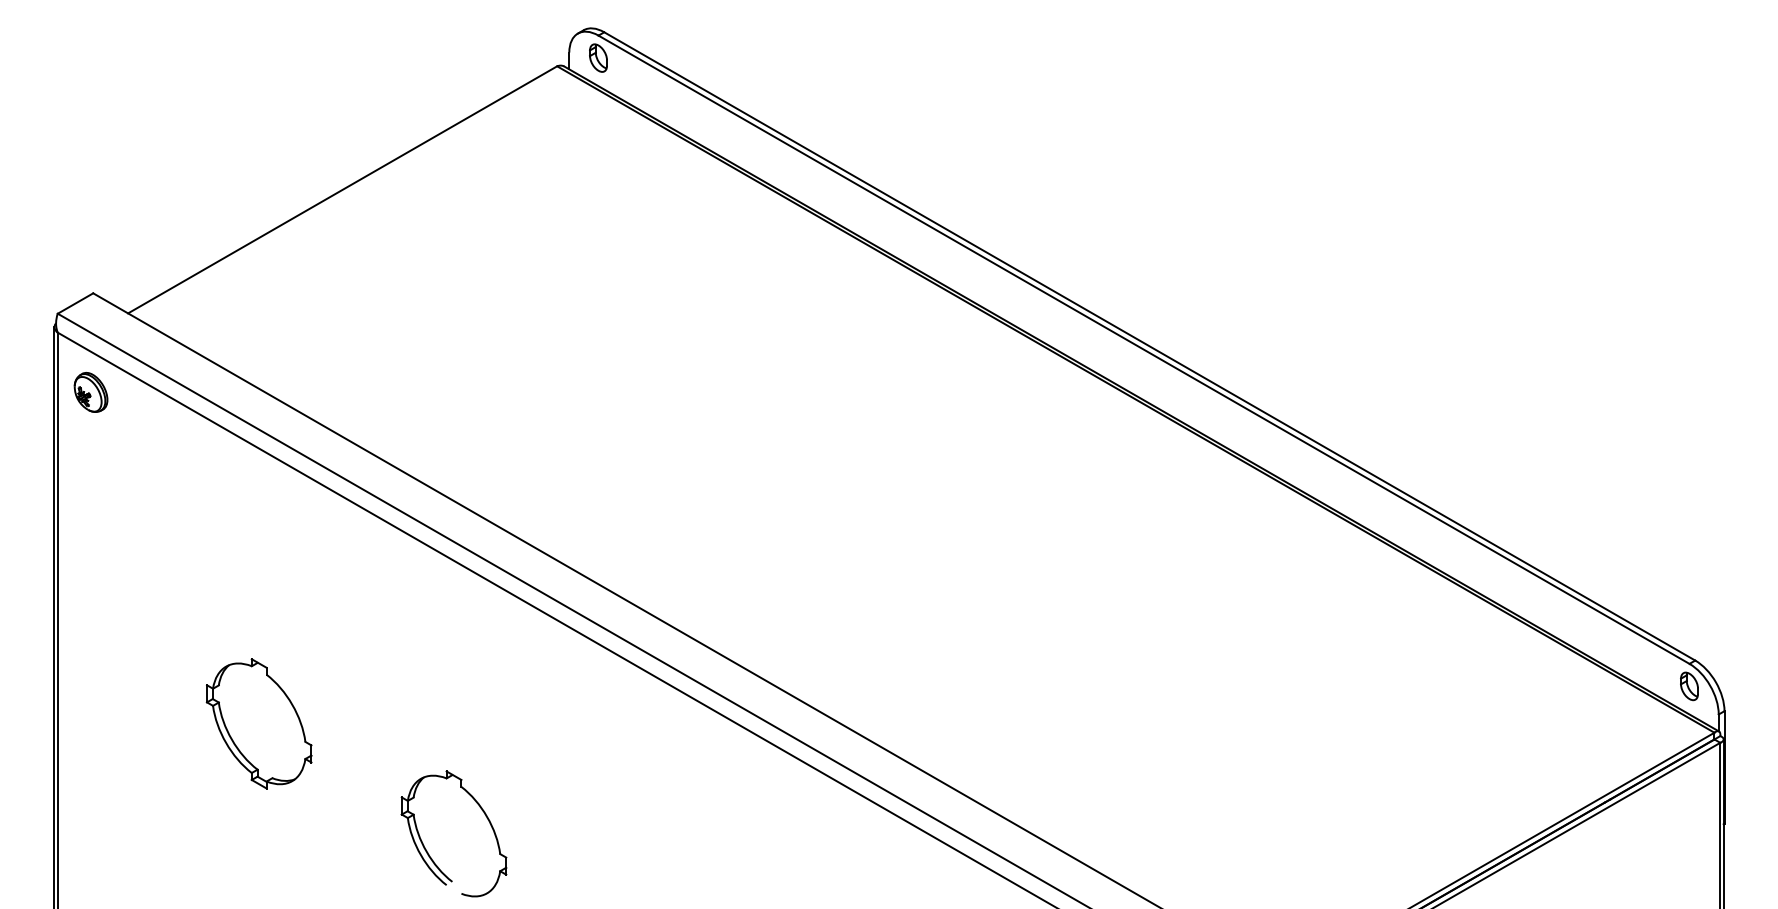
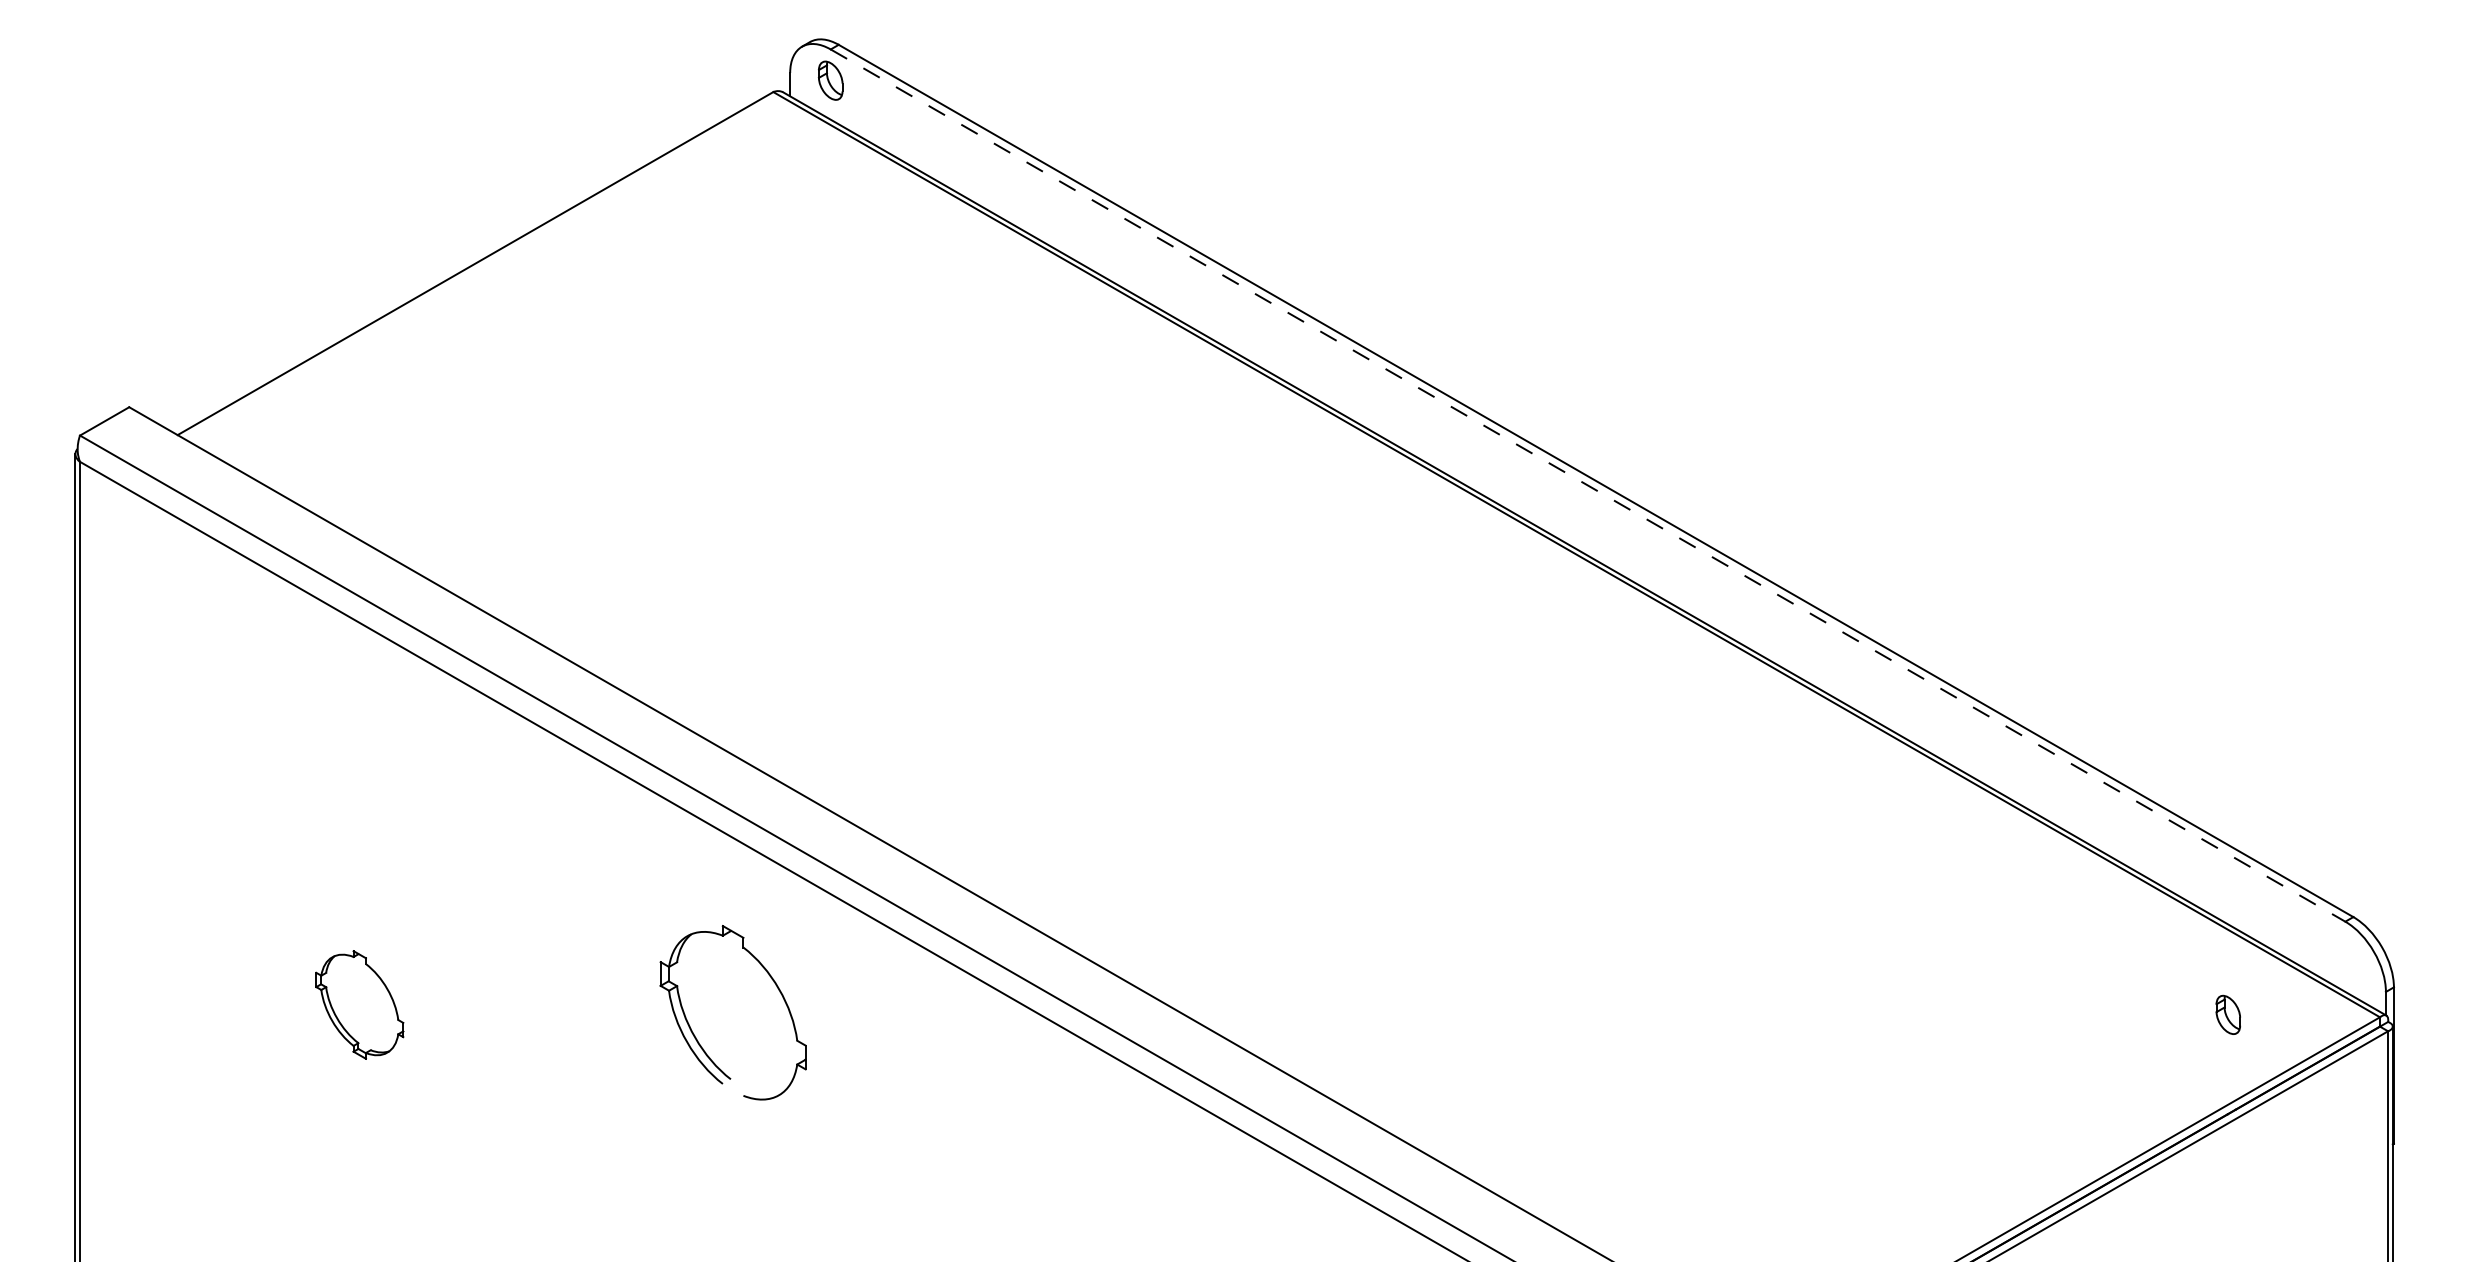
line: (1144, 349) -> (1588, 485), solid -> dashed
part: (90, 392) -> (125, 544), removed
part: (1688, 686) -> (2227, 1014), moved
part: (259, 723) -> (359, 1004), size x0.6
part: (426, 850) -> (695, 1035), moved

